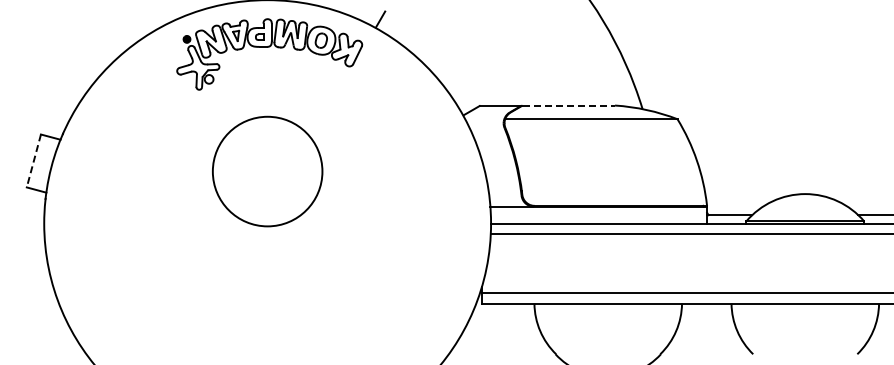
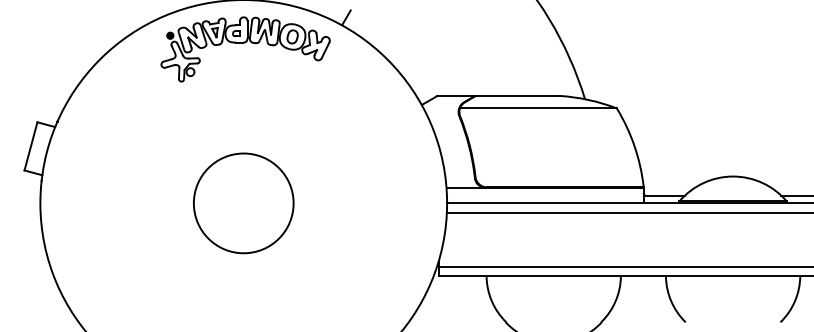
line: (569, 105) -> (518, 95), dashed -> solid
line: (33, 161) -> (30, 146), dashed -> solid
circle: (267, 171) -> (243, 203), moved

